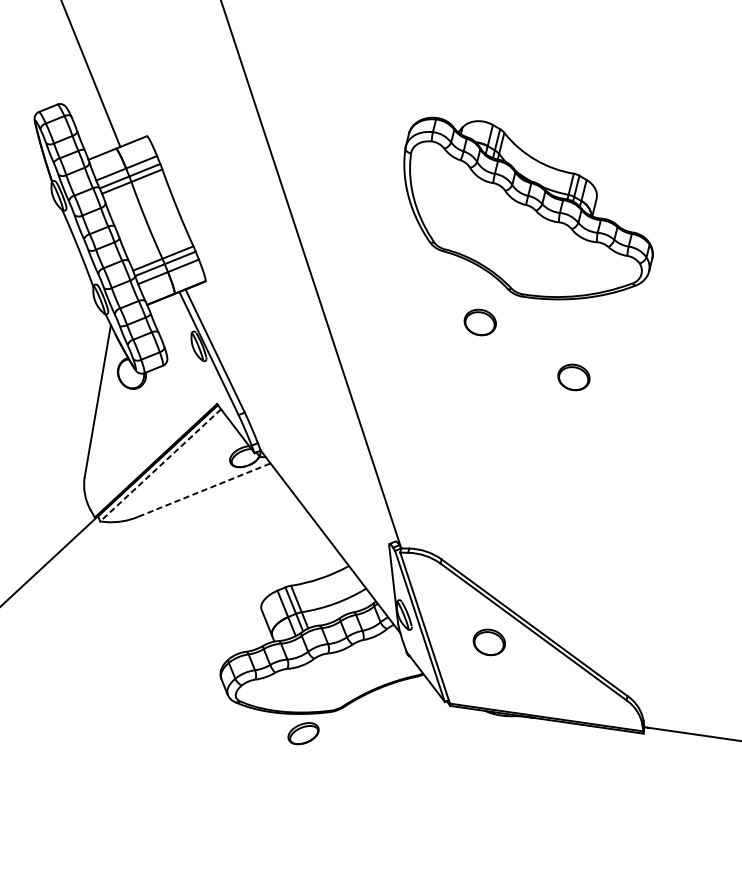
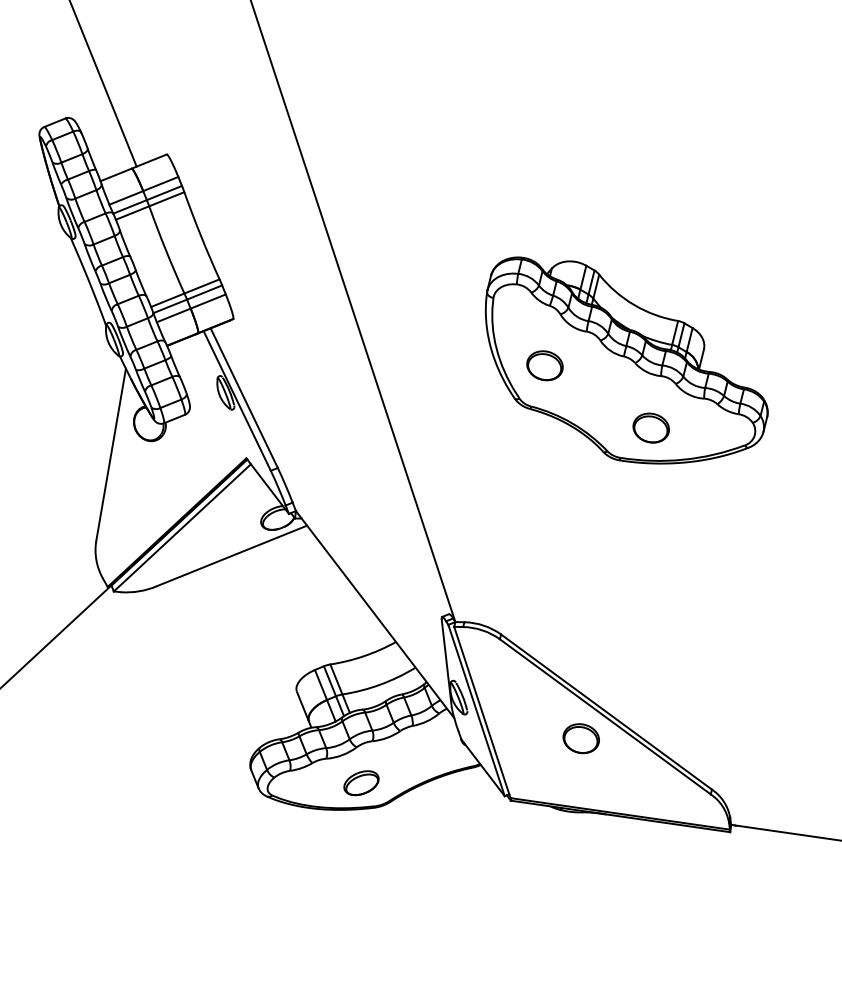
part: (528, 208) -> (626, 360), moved
line: (160, 465) -> (182, 527), dashed -> solid
line: (204, 489) -> (232, 555), dashed -> solid
part: (488, 642) -> (580, 738), moved
part: (303, 733) -> (361, 783), moved

